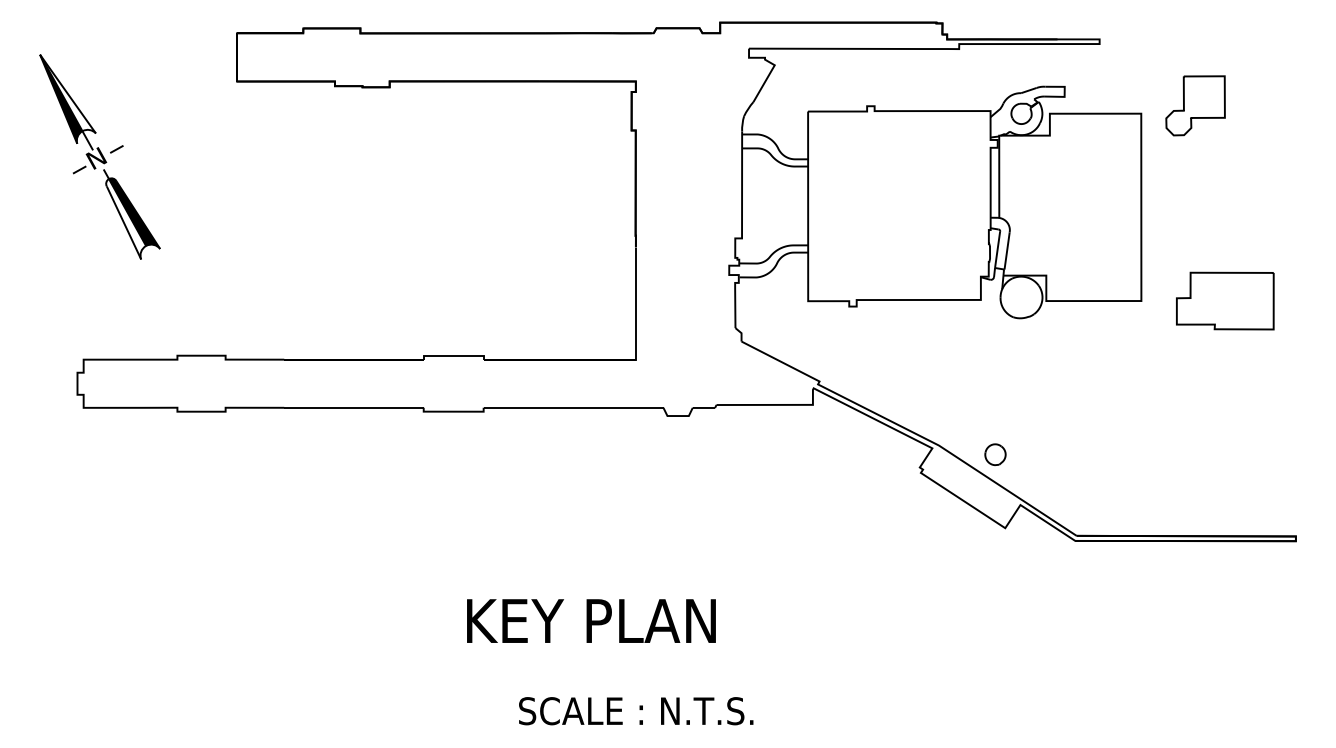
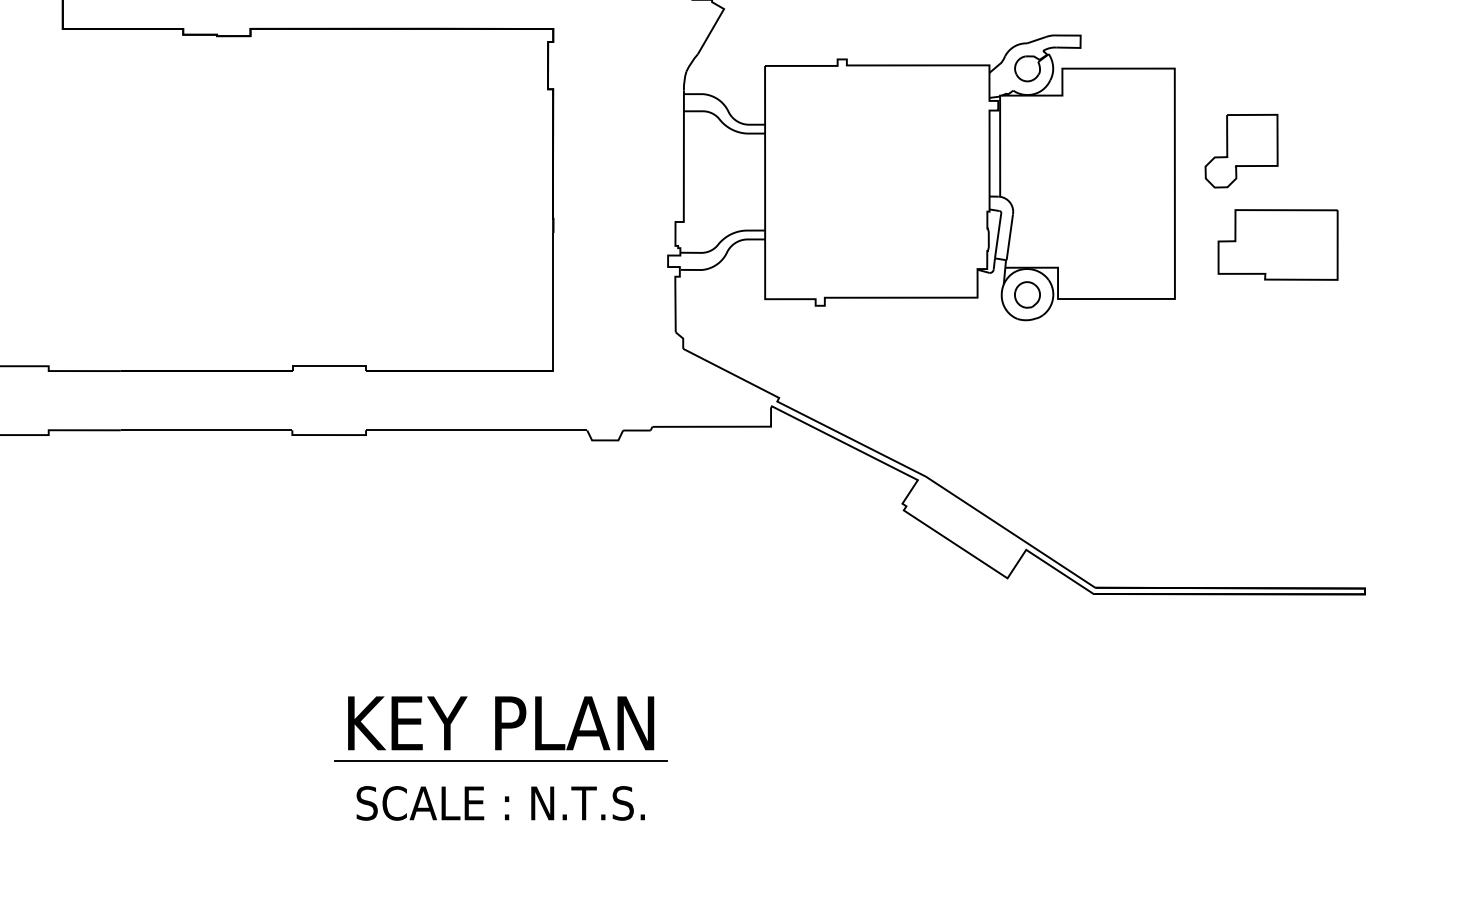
part: (1195, 105) -> (1241, 150), moved
part: (1225, 300) -> (1278, 244), moved
part: (995, 454) -> (1027, 294), moved
text: (591, 620) -> (501, 722), moved
line: (593, 676) -> (501, 760), added
text: (636, 711) -> (501, 803), moved

